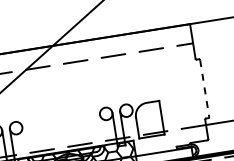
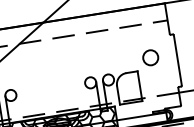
circle: (173, 85) -> (150, 57), added
line: (204, 88) -> (177, 60), dashed -> solid

